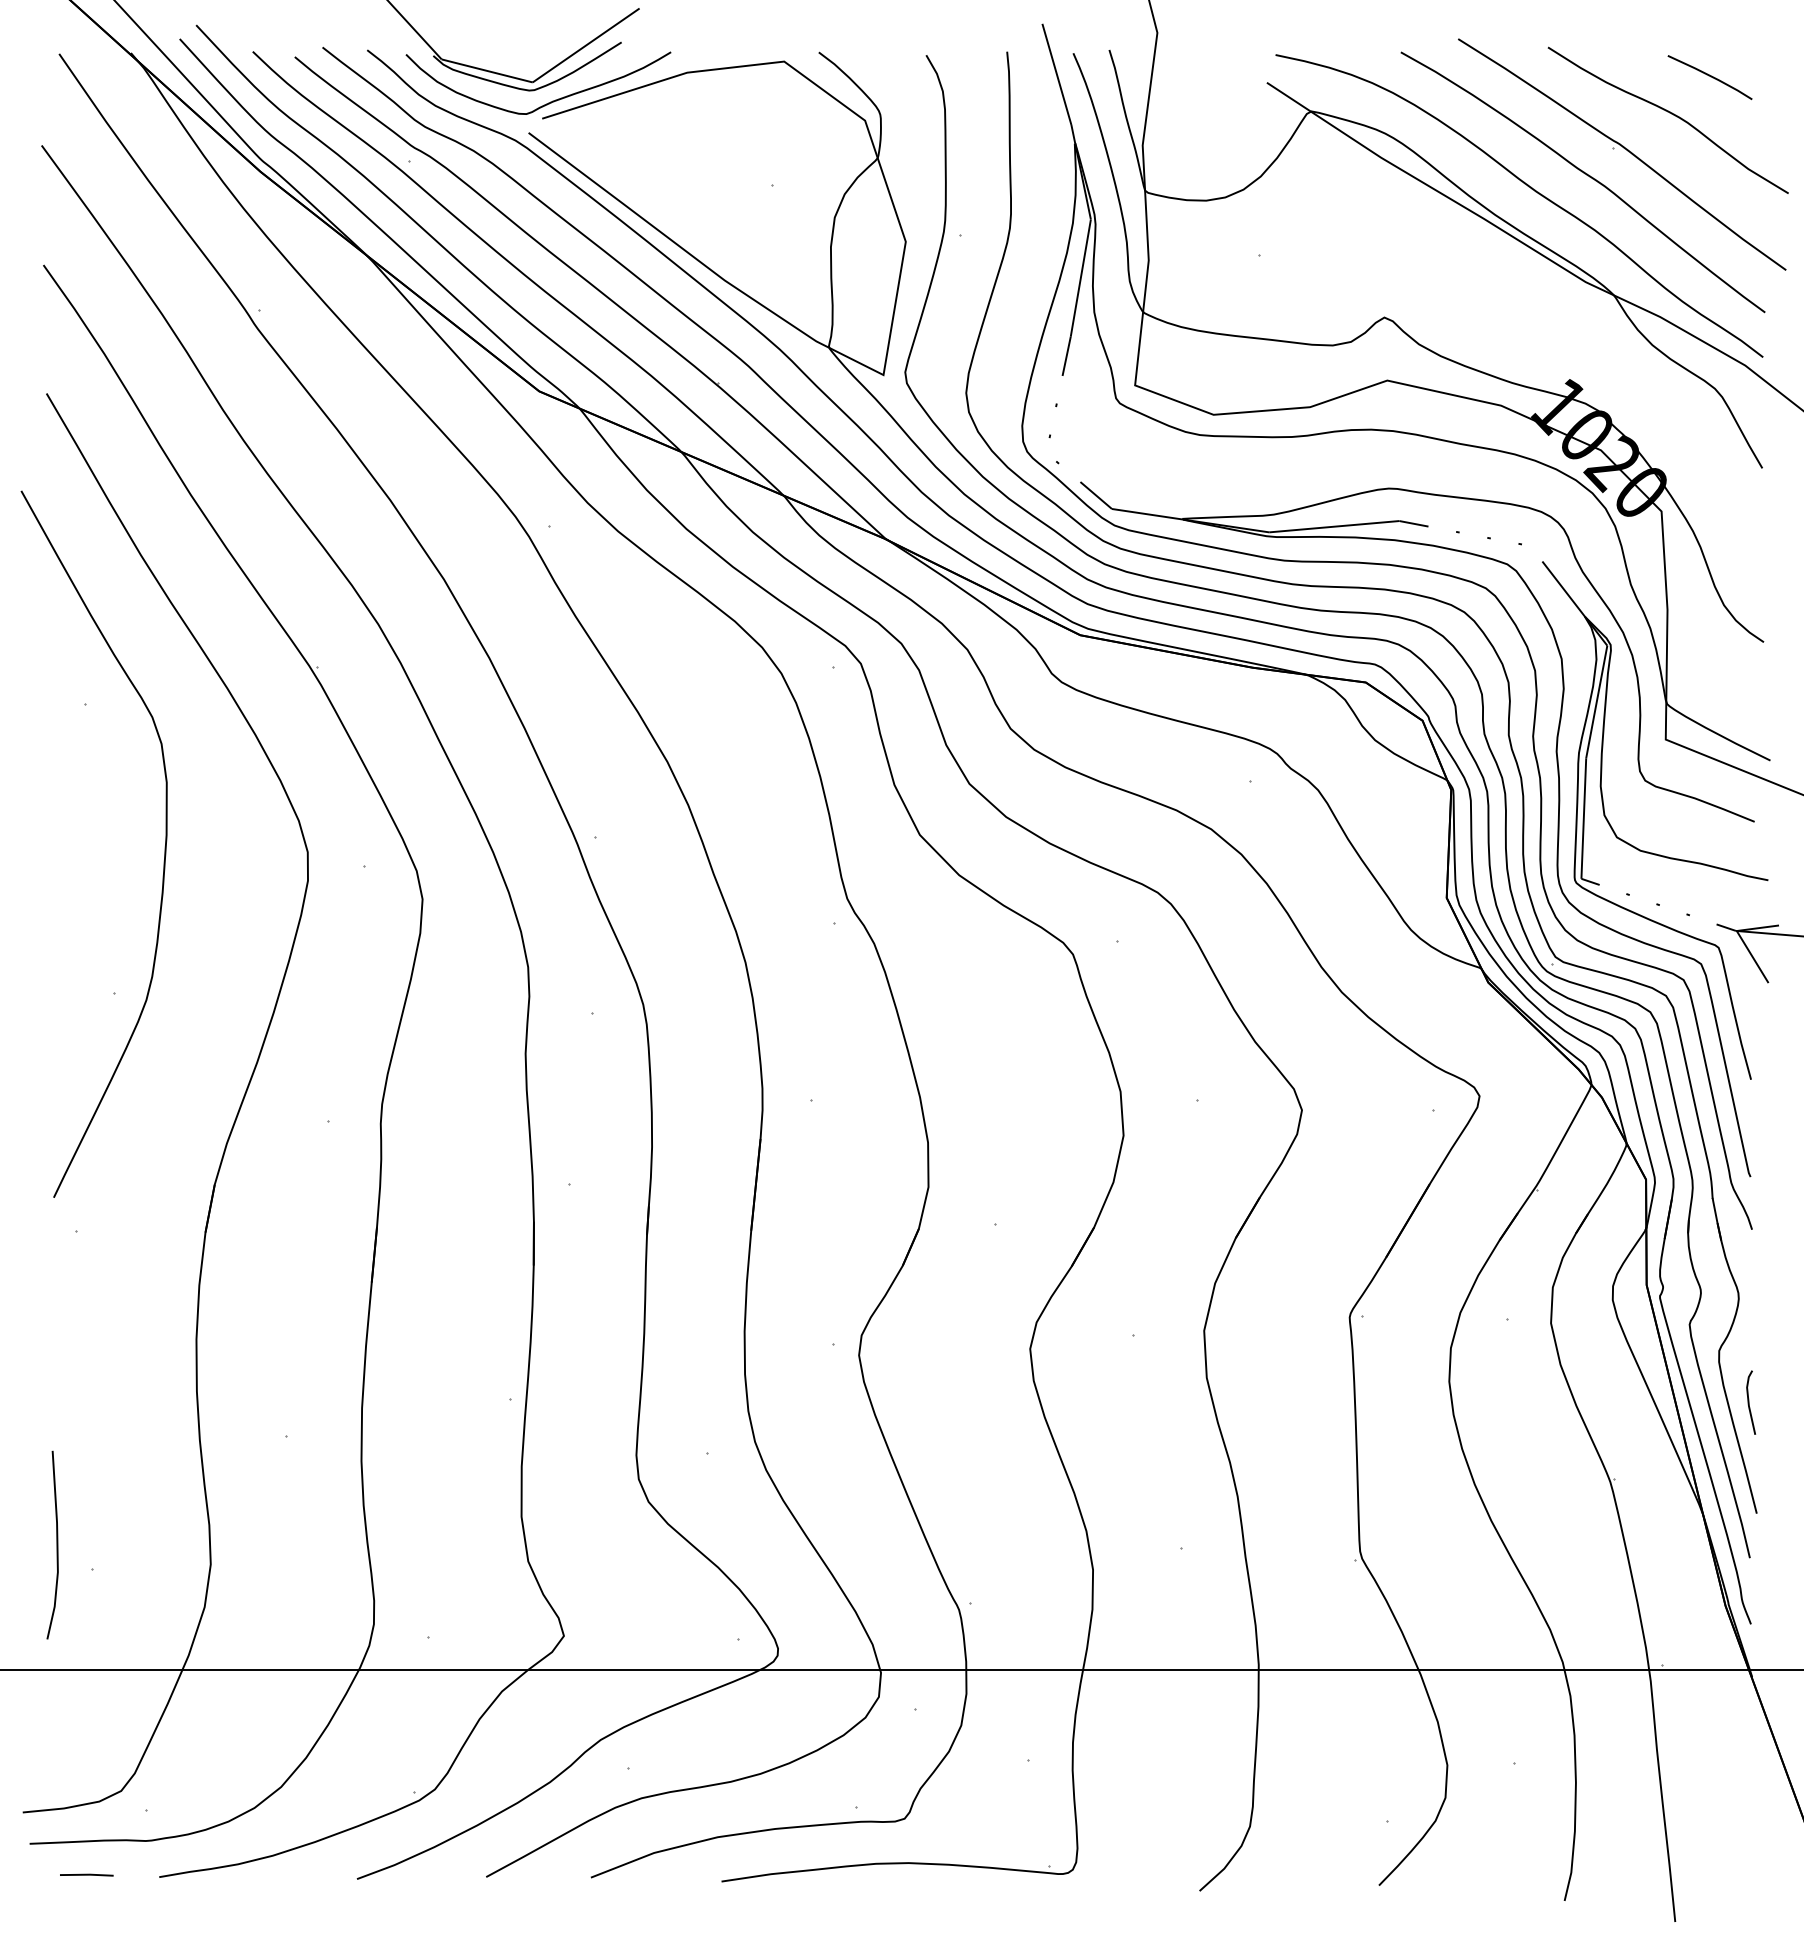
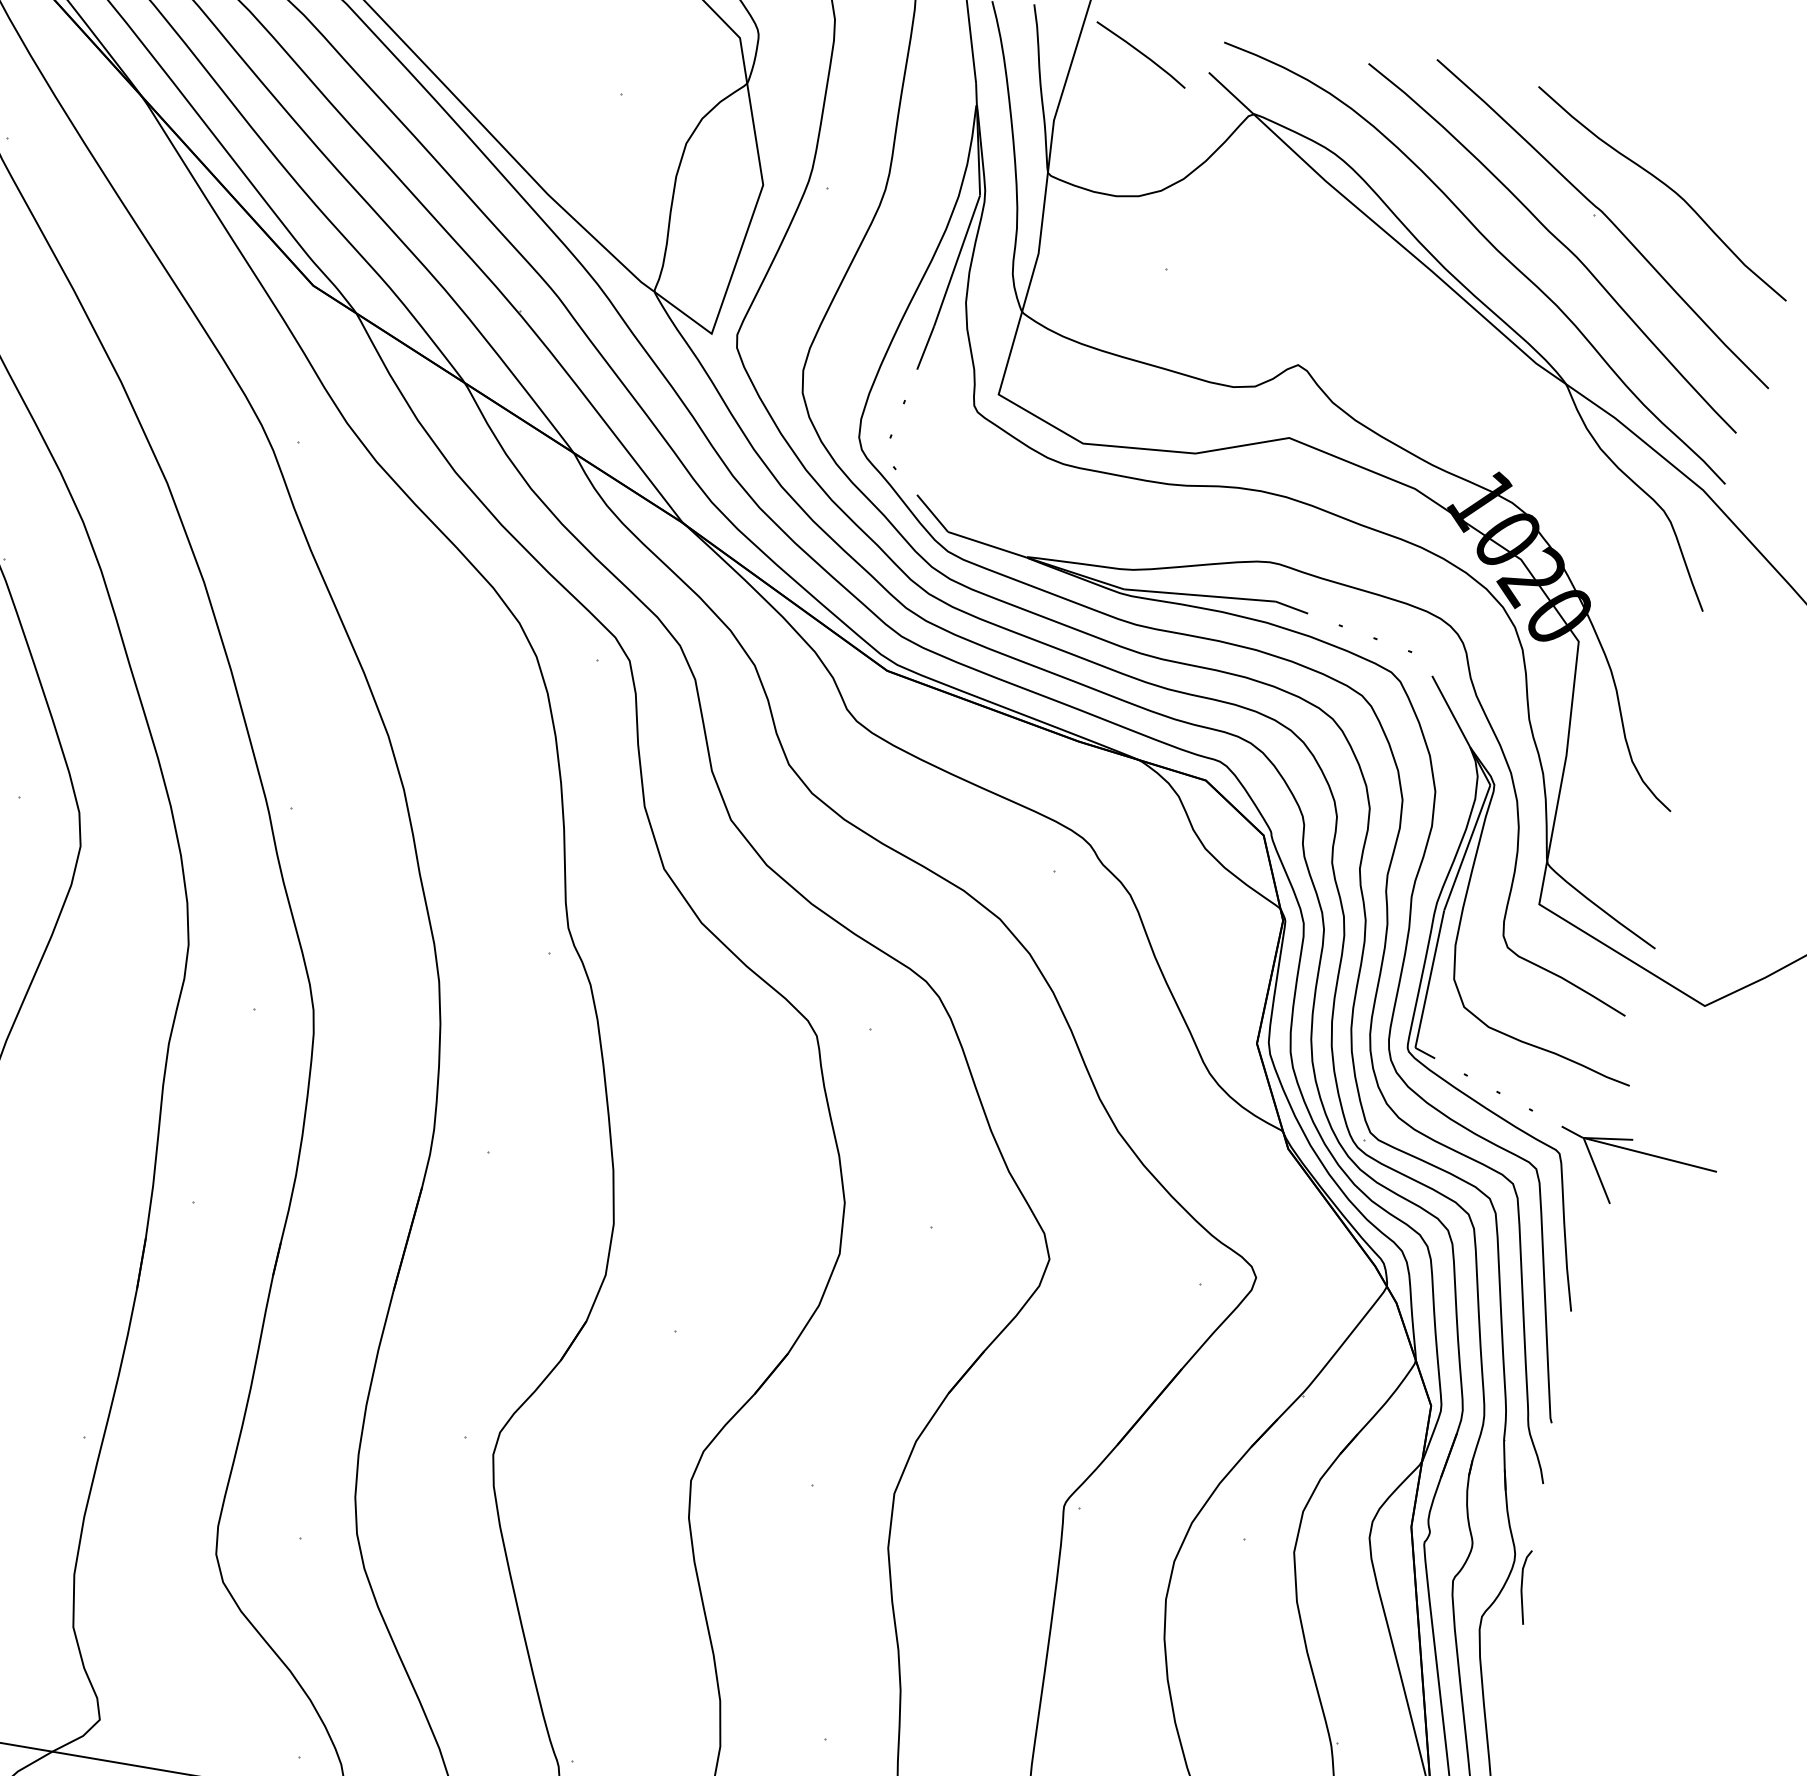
line: (1709, 76) -> (1140, 53), moved
line: (1749, 1402) -> (1522, 1586), moved

